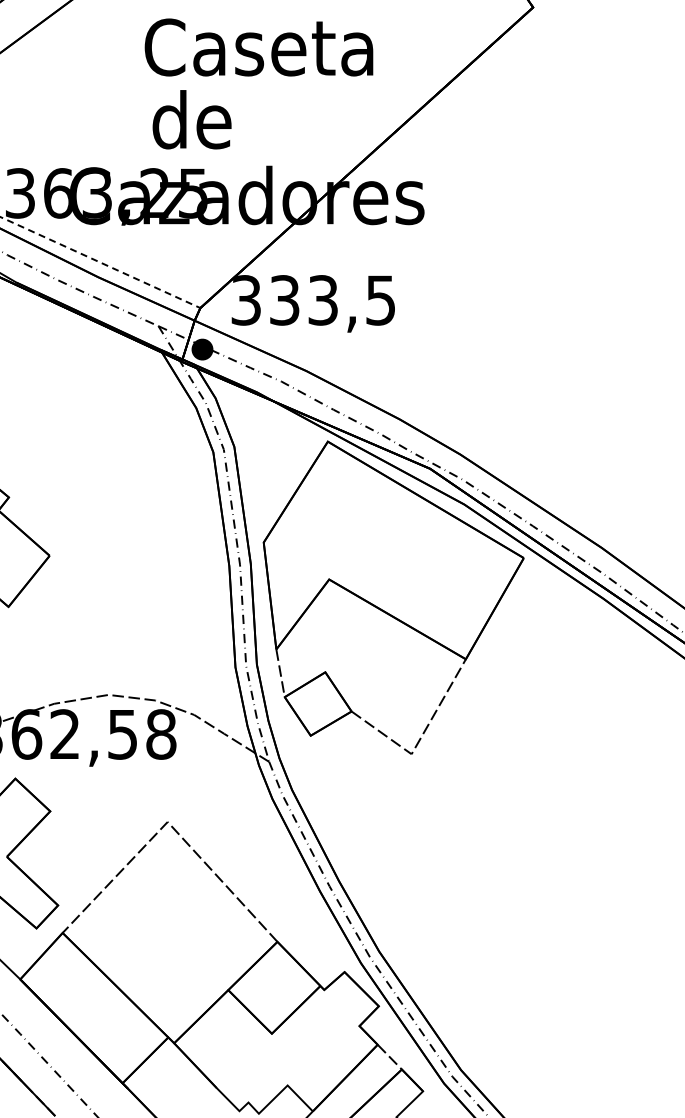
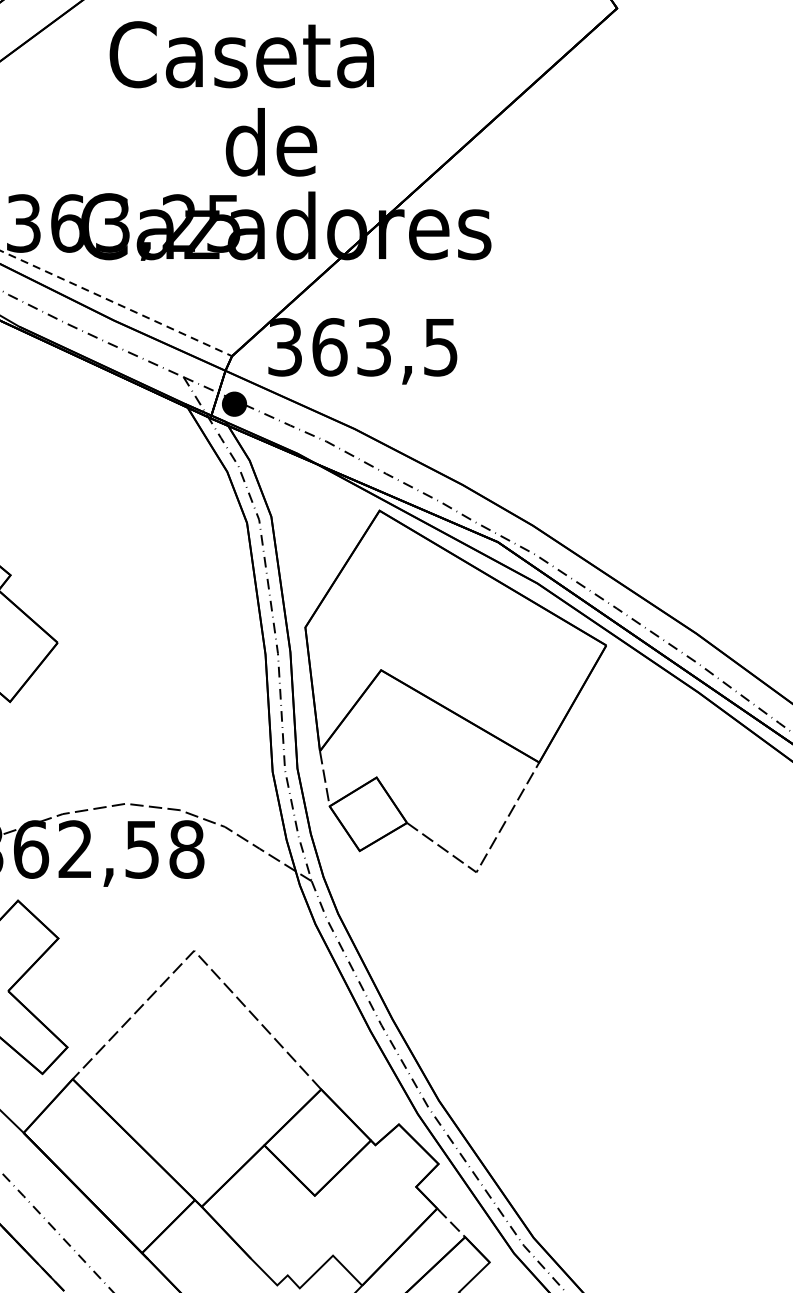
text: (258, 47) -> (241, 54), moved
text: (192, 119) -> (271, 142), moved
text: (284, 300) -> (329, 347), 333,5 -> 363,5

